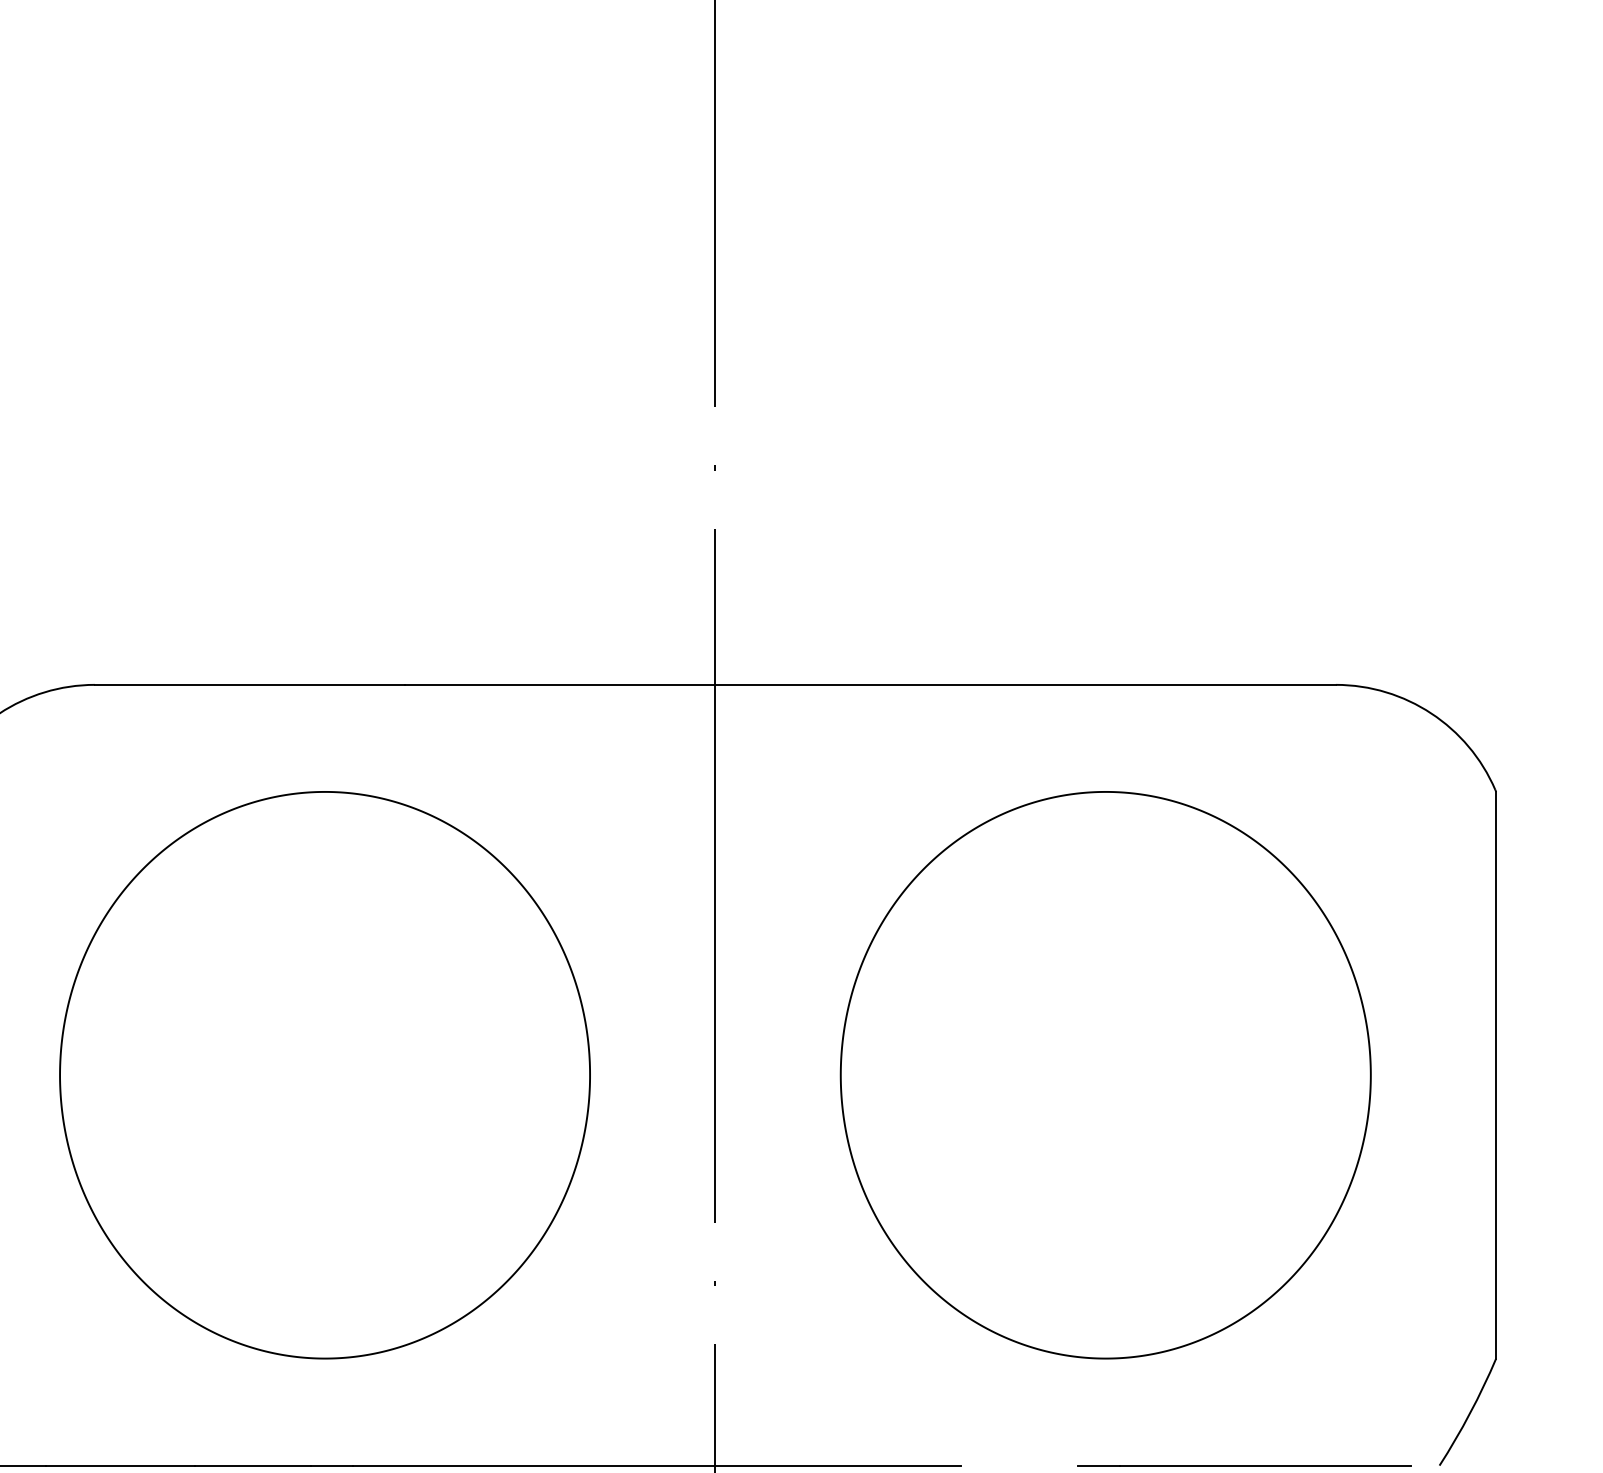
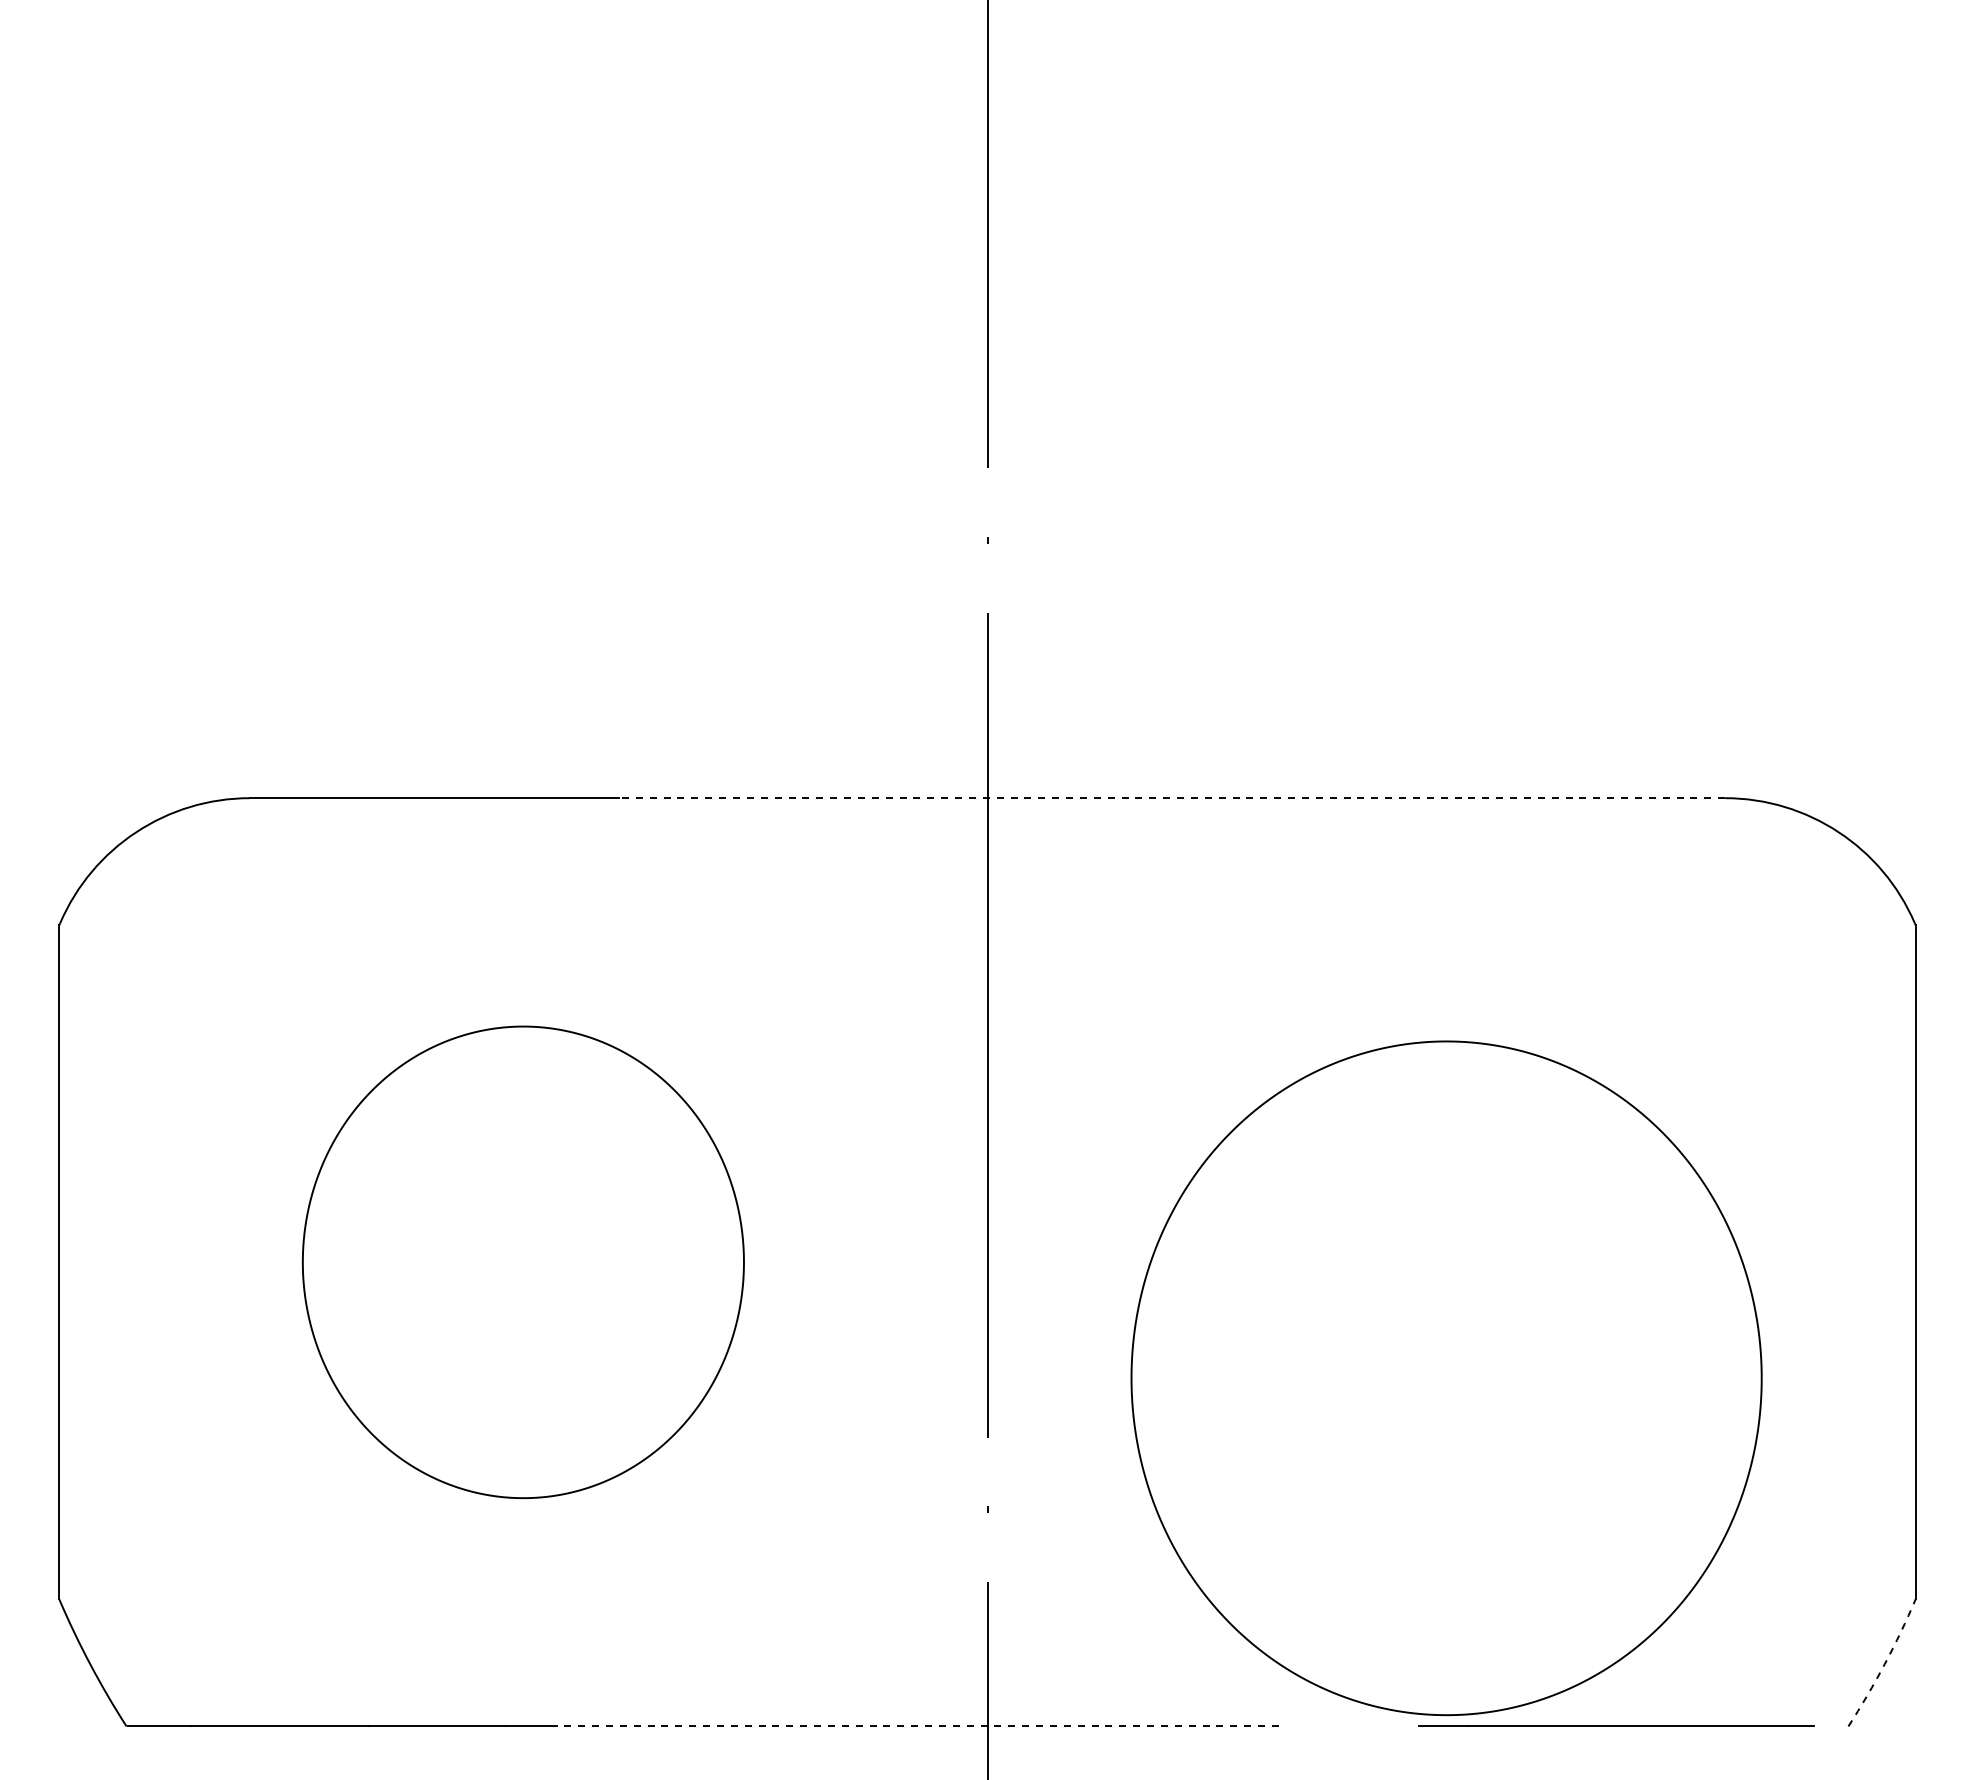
line: (870, 685) -> (1171, 798), solid -> dashed
part: (325, 1075) -> (523, 1262), size x0.7
part: (1105, 1075) -> (1446, 1378), moved
arc: (1469, 1413) -> (1884, 1664), solid -> dashed
line: (656, 1465) -> (917, 1726), solid -> dashed

